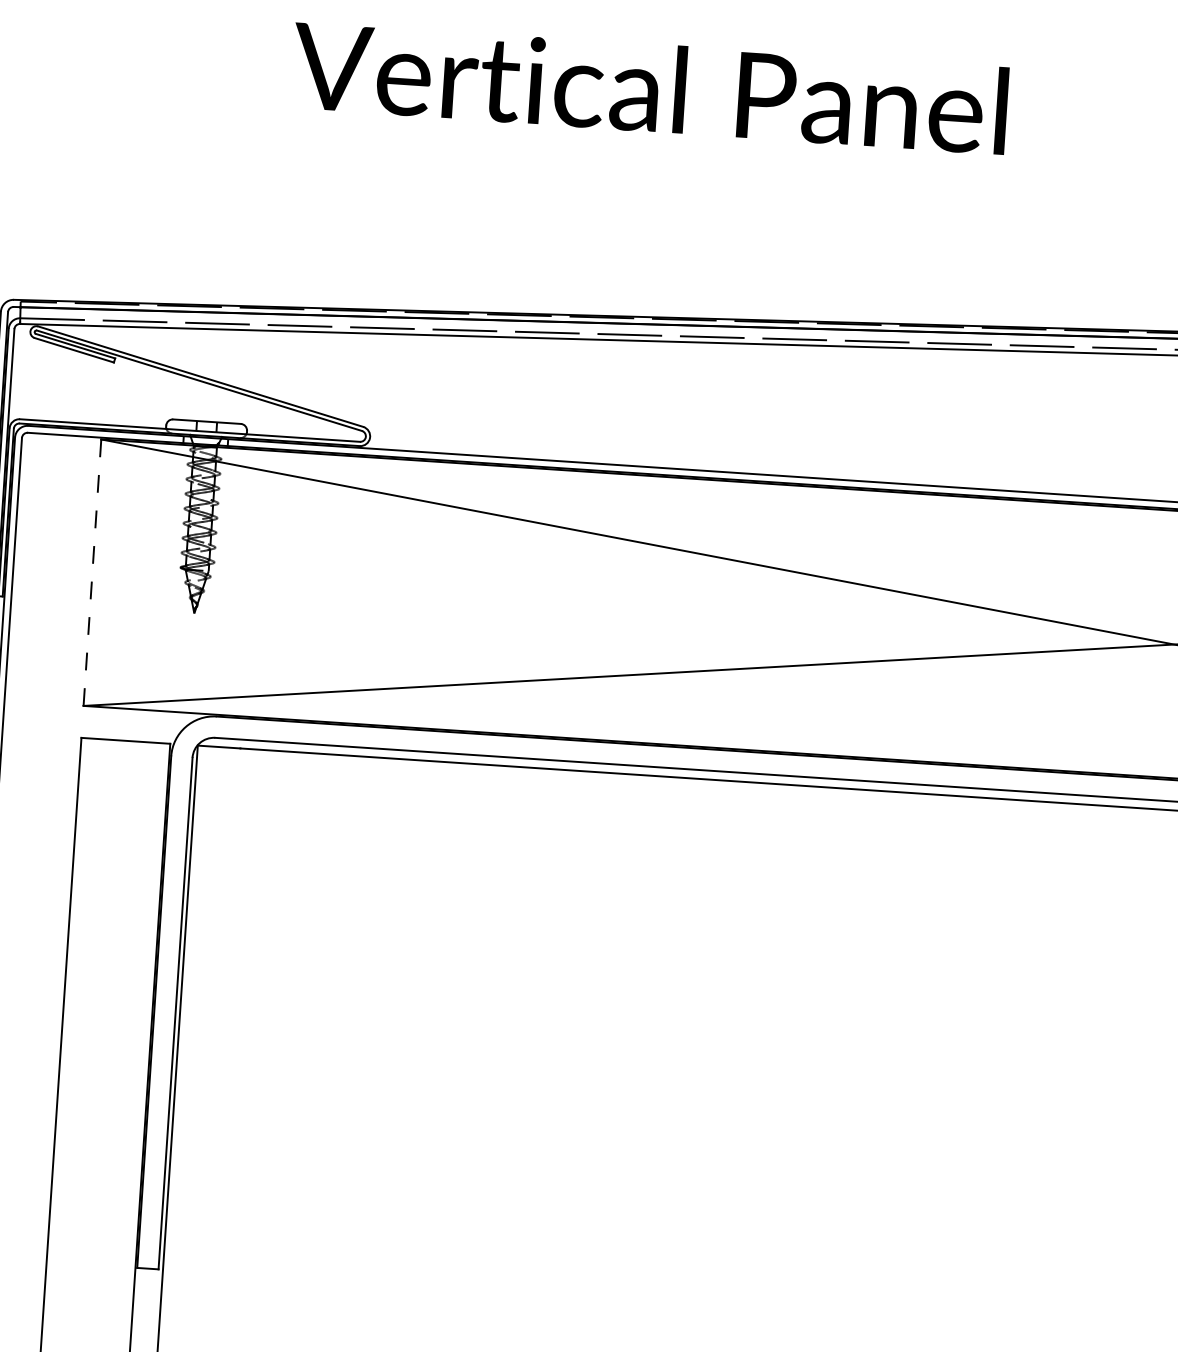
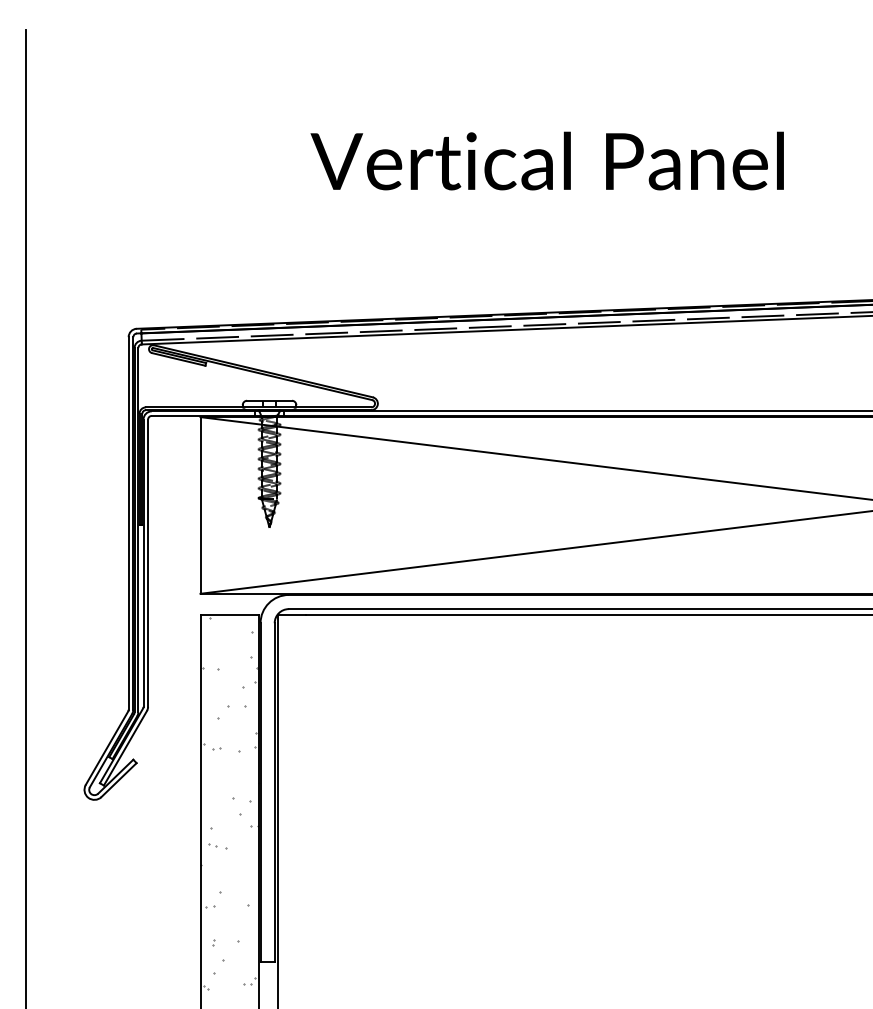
line: (92, 571) -> (200, 504), dashed -> solid
hatch: (106, 1025) -> (229, 803), added

